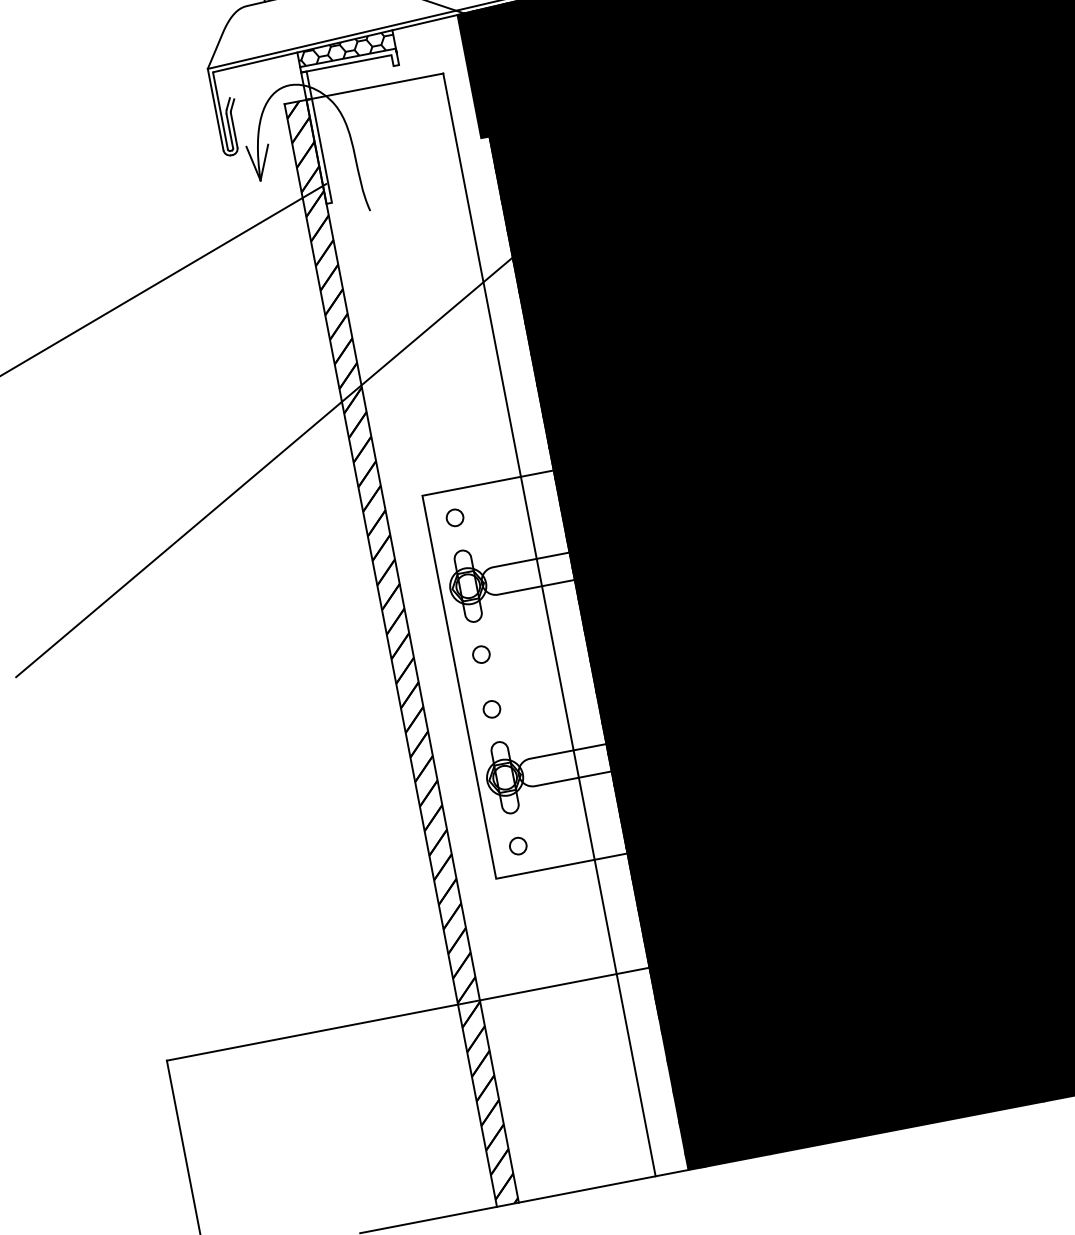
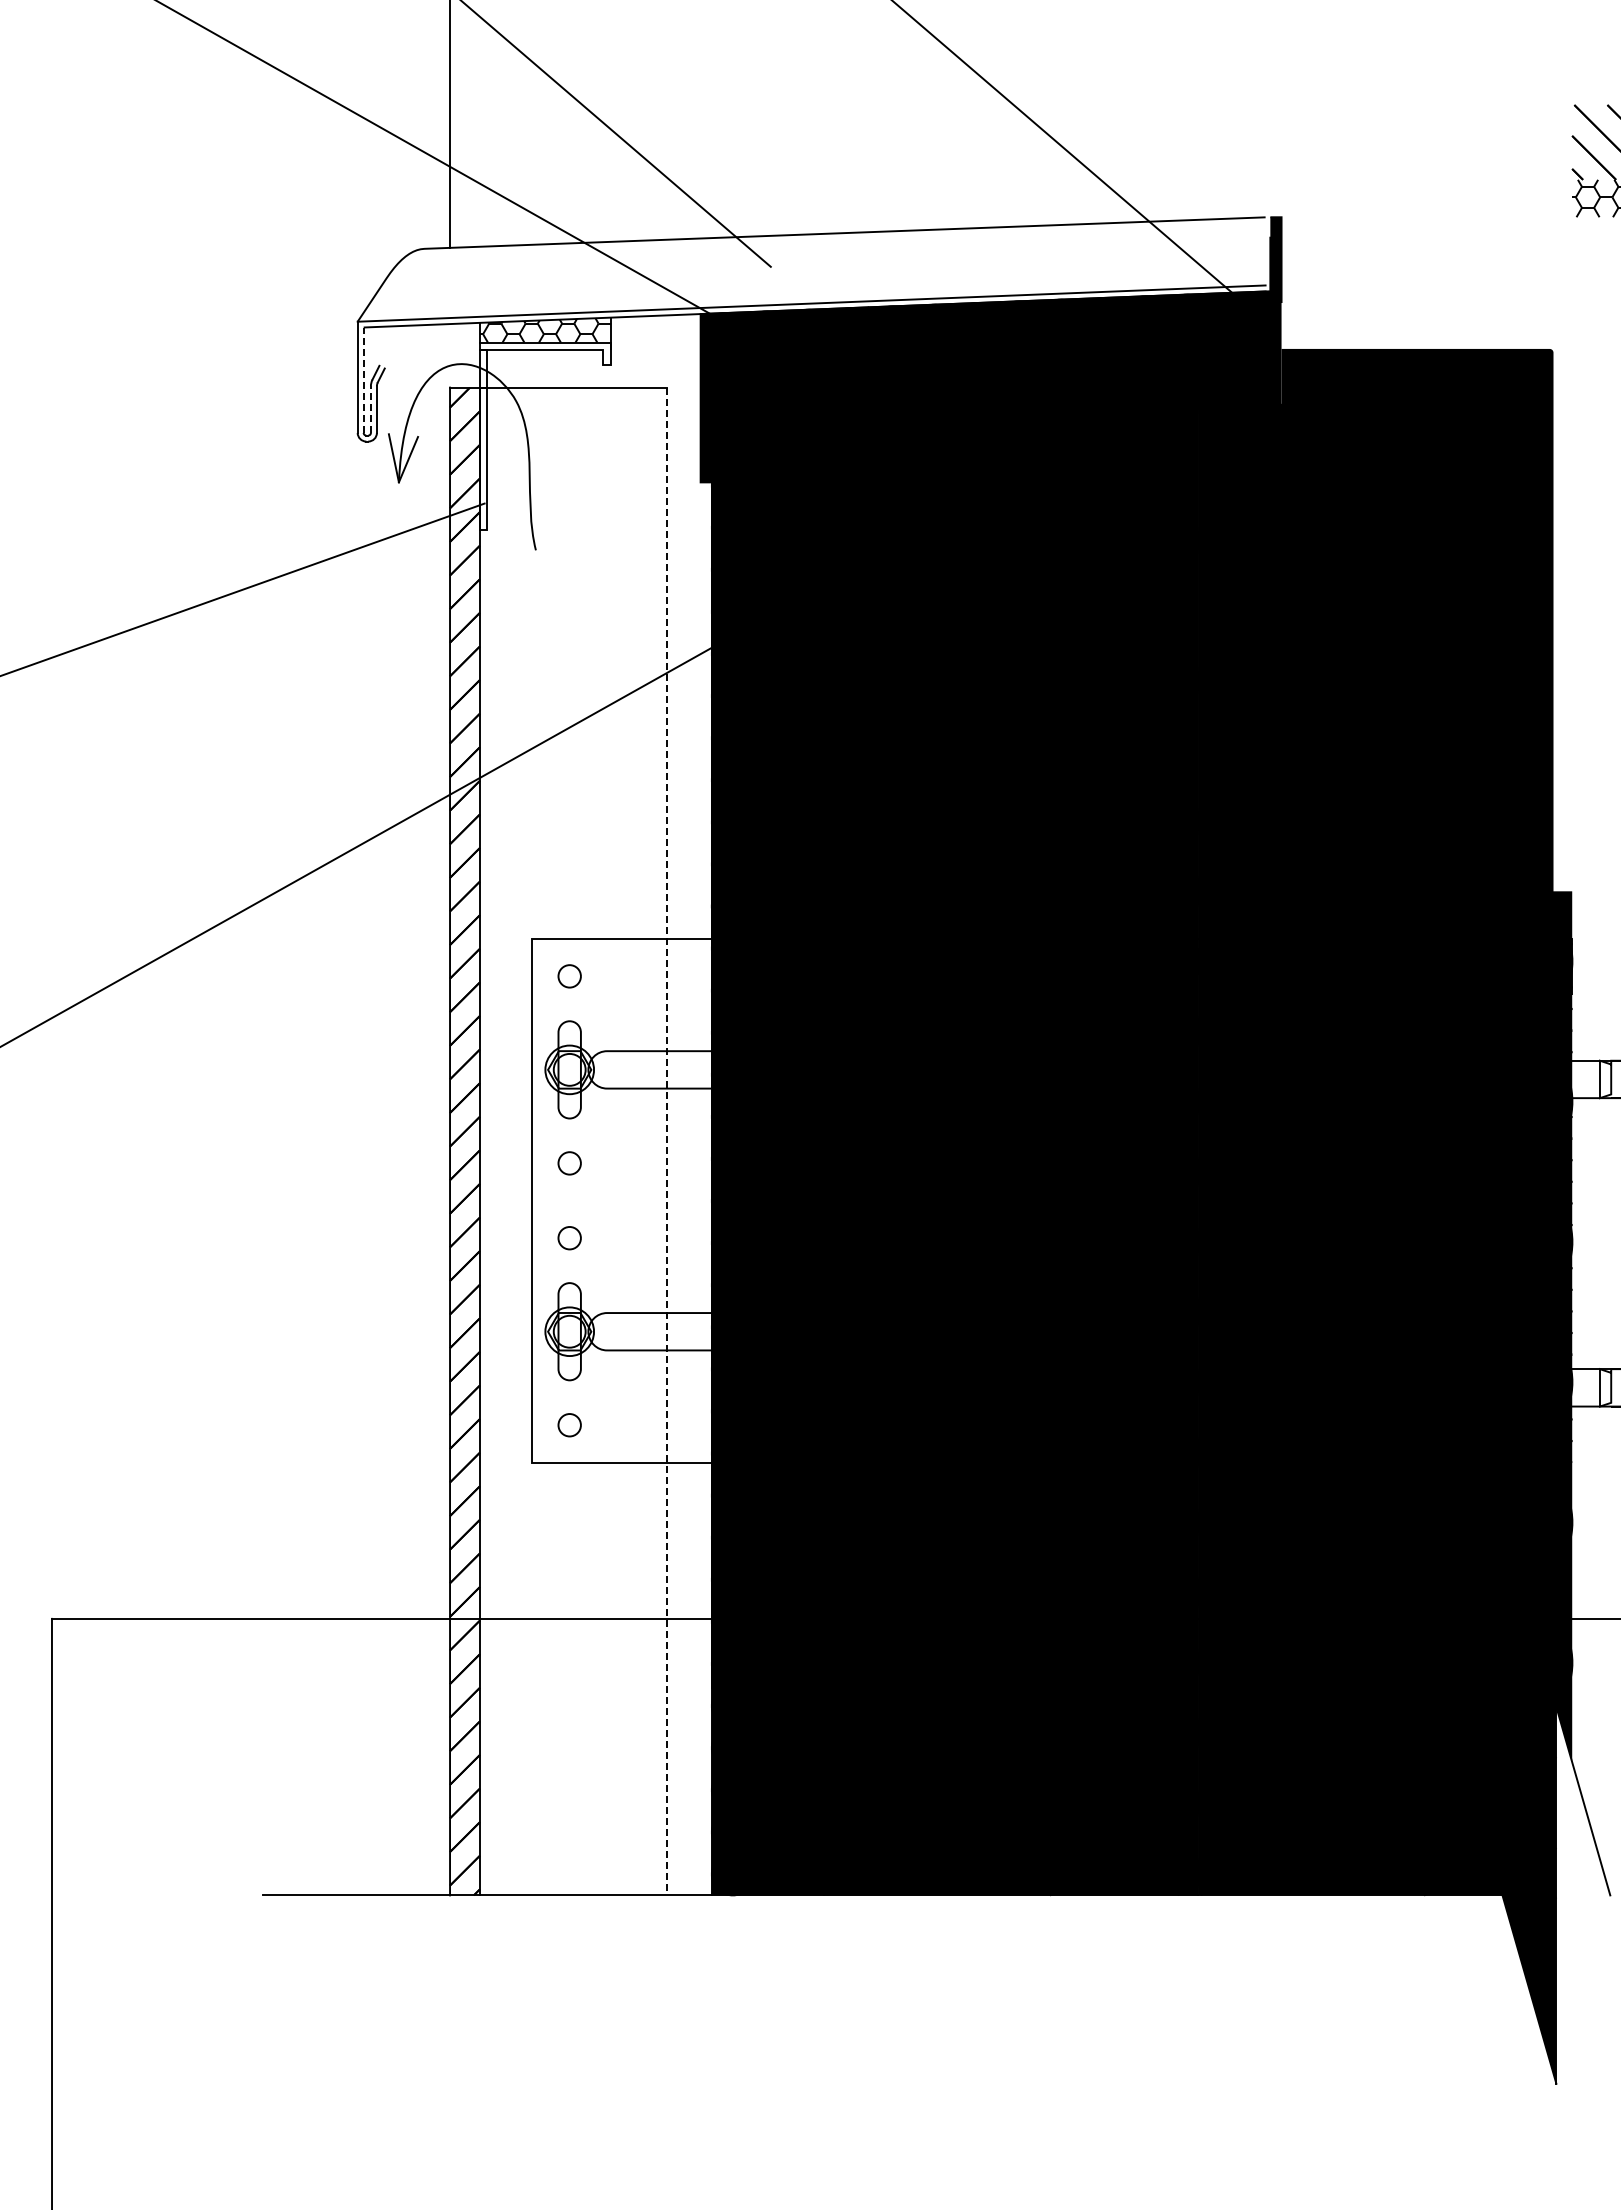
line: (220, 111) -> (363, 380), solid -> dashed
line: (229, 131) -> (370, 409), solid -> dashed
line: (549, 625) -> (666, 1141), solid -> dashed

